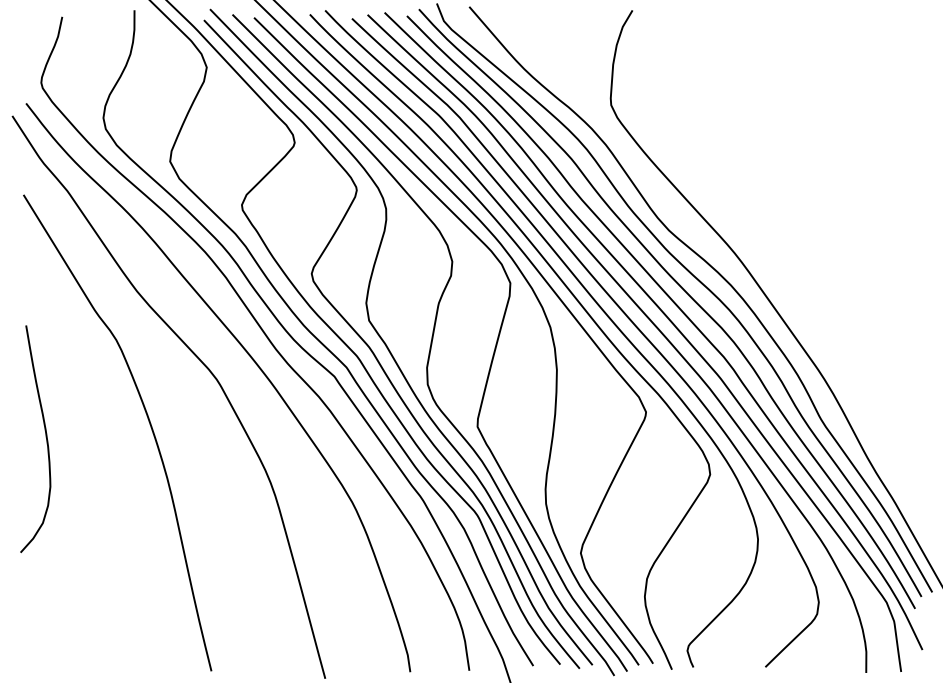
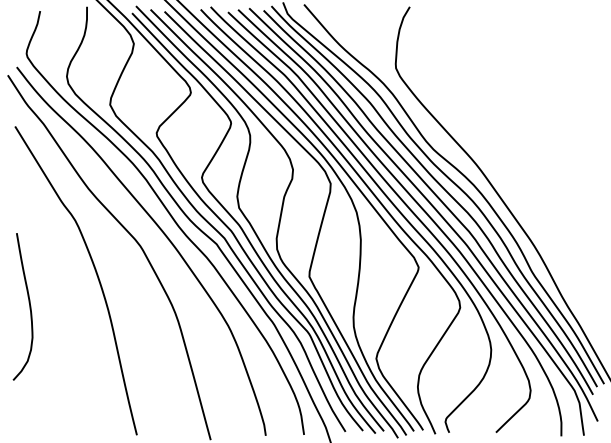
curve: (45, 438) -> (29, 306), moved

